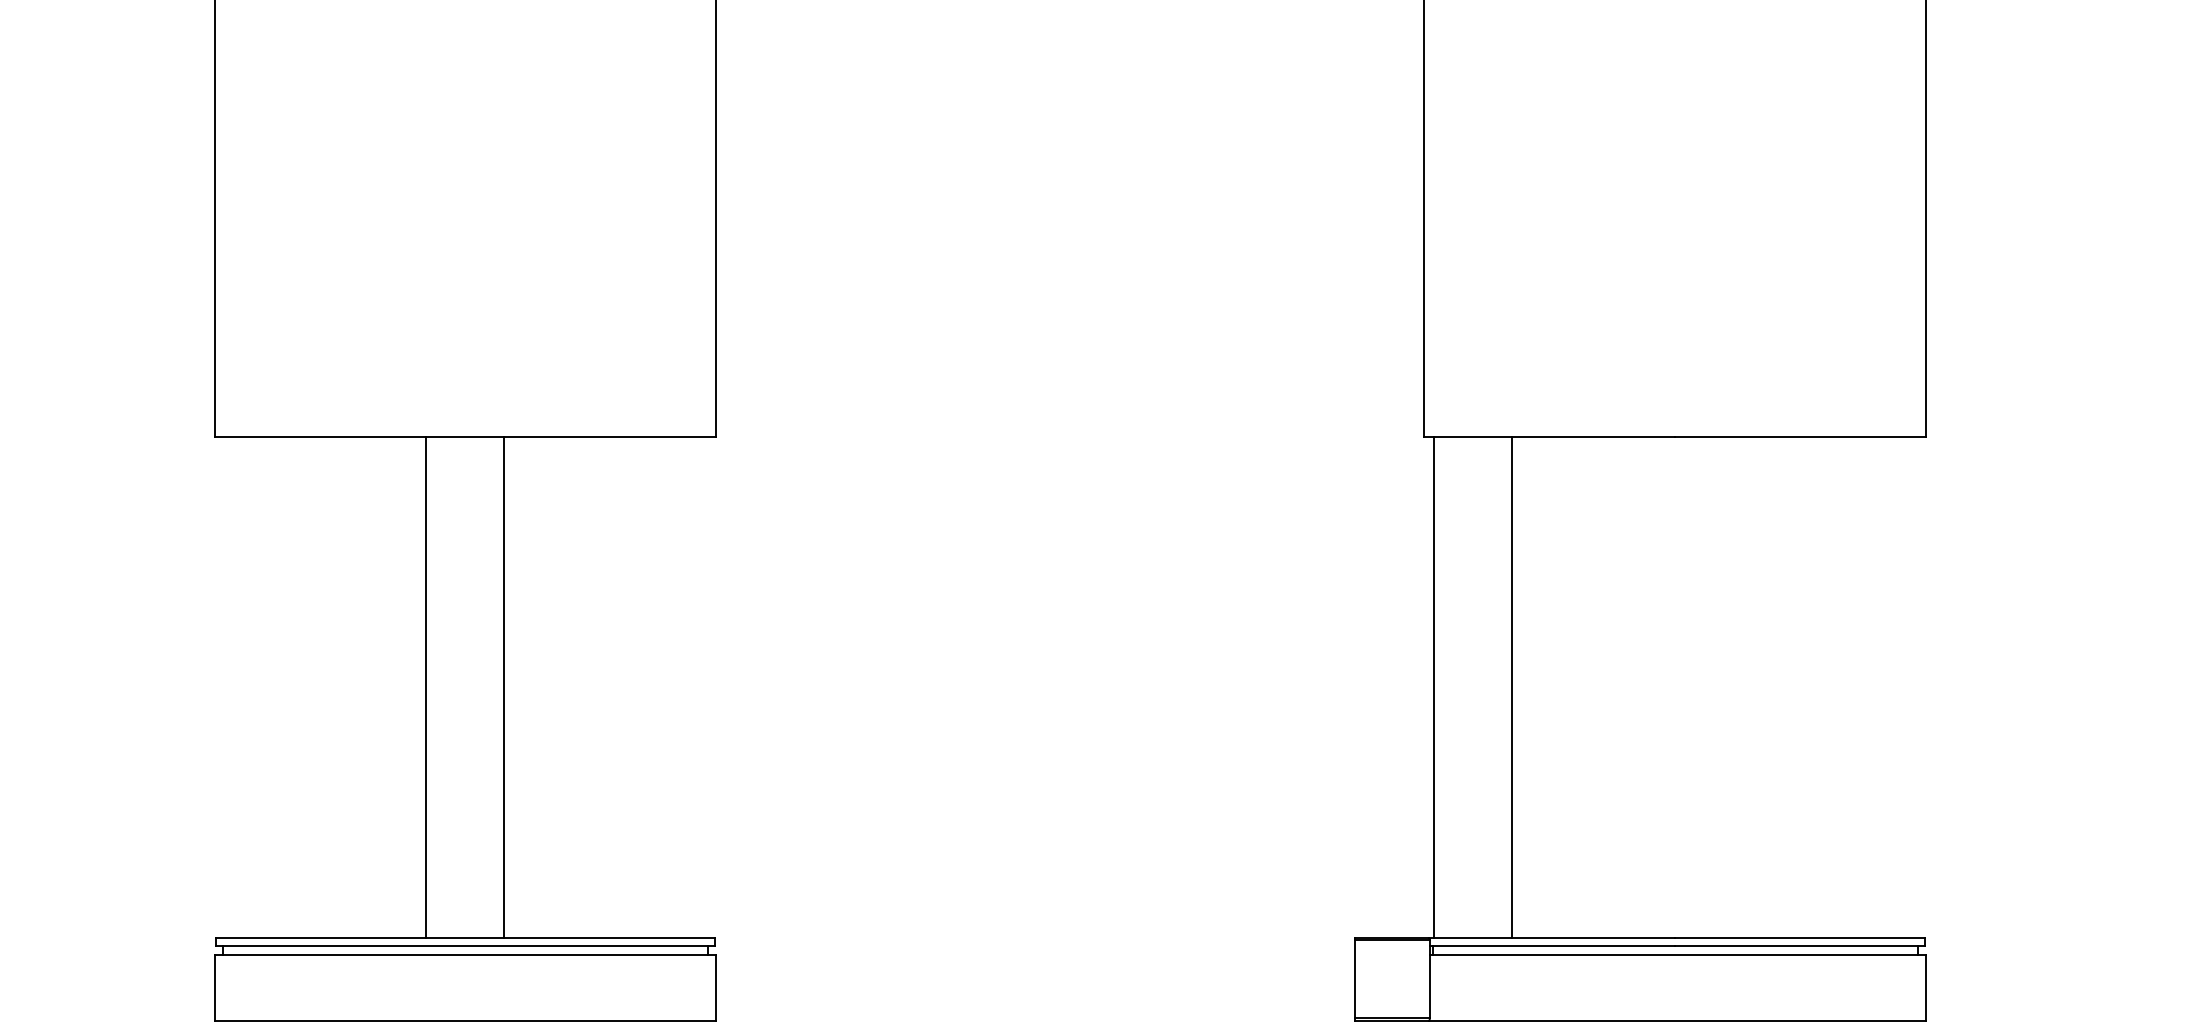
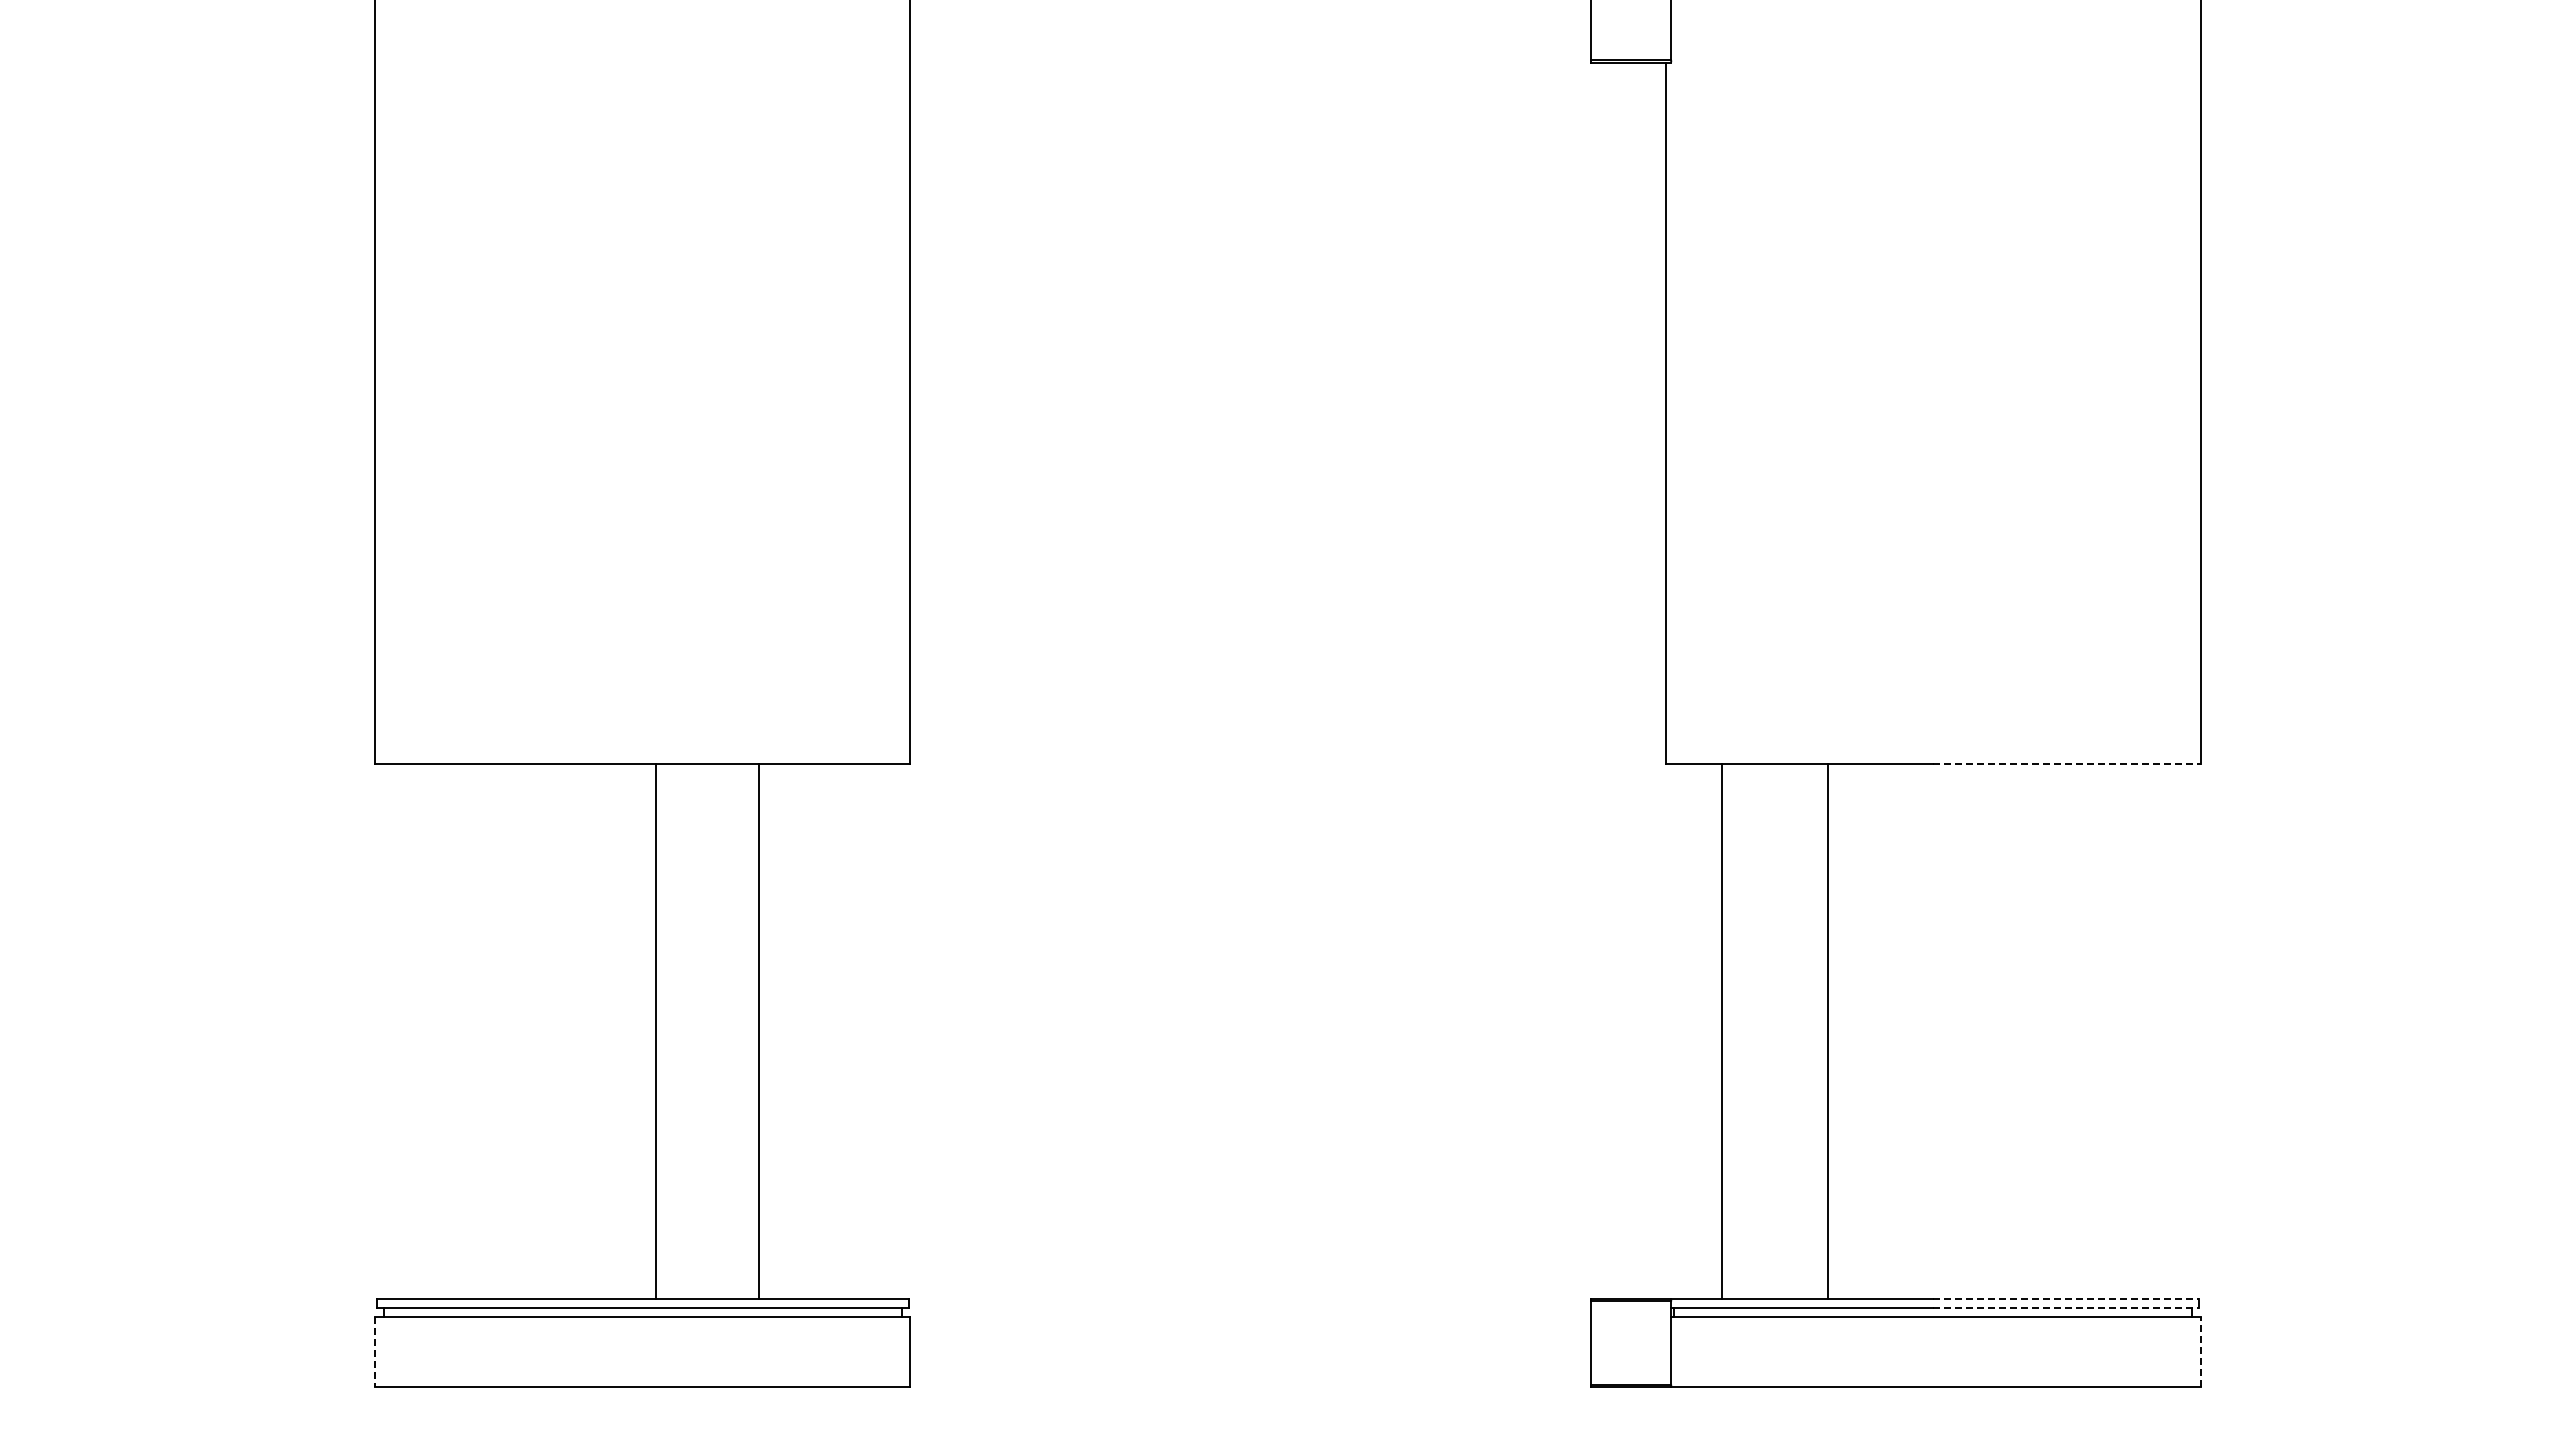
line: (1800, 436) -> (2066, 764), solid -> dashed
line: (426, 687) -> (656, 1031), moved
line: (504, 687) -> (758, 1031), moved
line: (1433, 687) -> (1722, 1031), moved
line: (1511, 687) -> (1827, 1031), moved
line: (1800, 938) -> (2066, 1299), solid -> dashed
line: (1800, 946) -> (2066, 1307), solid -> dashed
line: (1926, 987) -> (2200, 1351), solid -> dashed
line: (214, 988) -> (375, 1352), solid -> dashed

